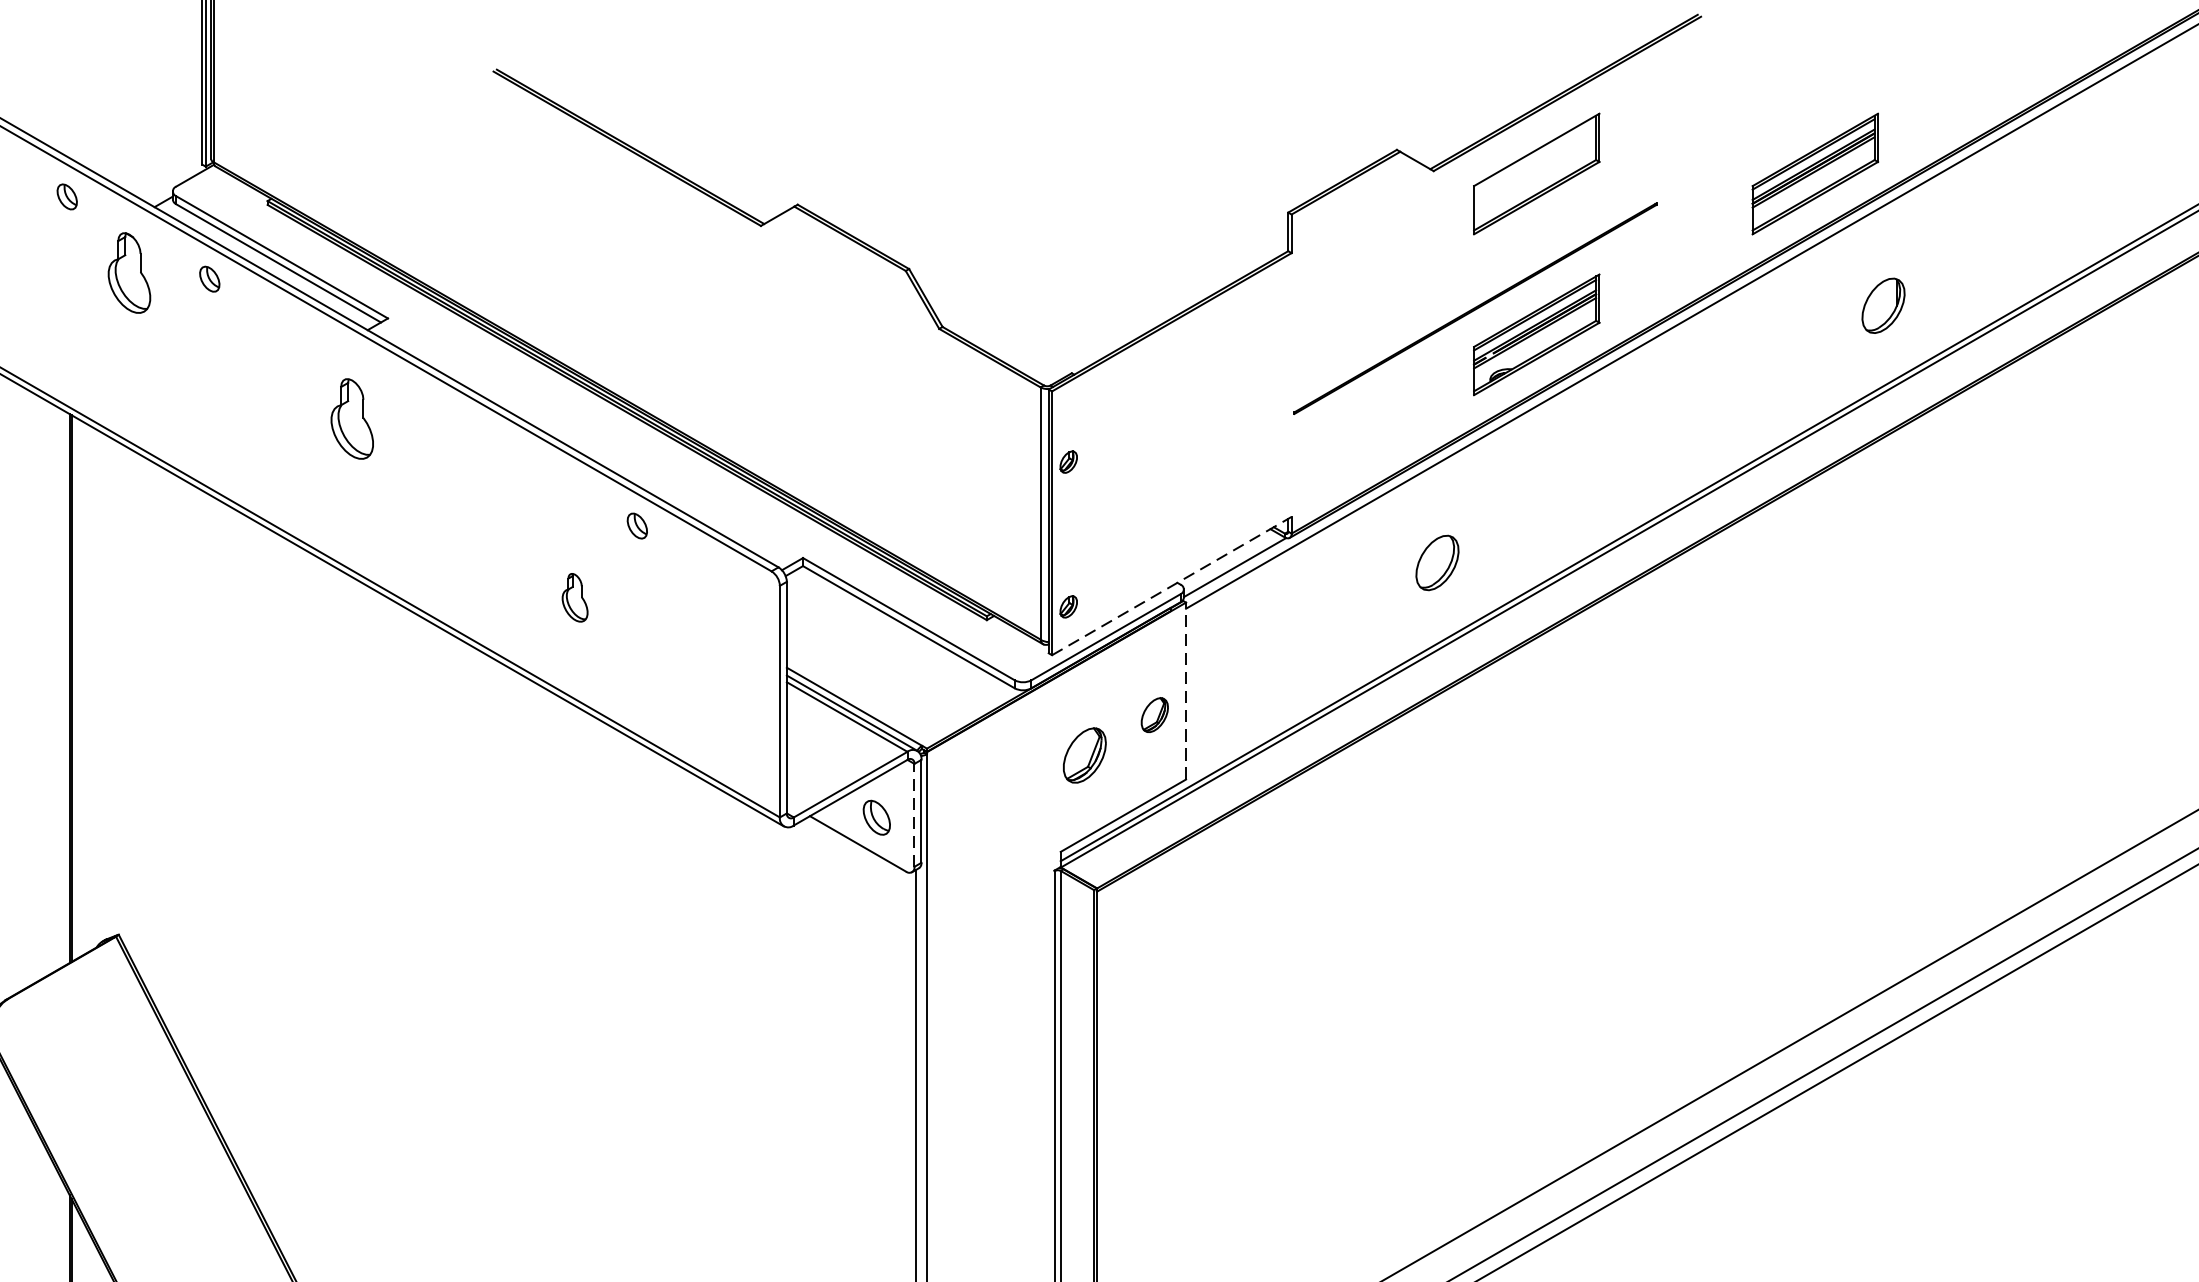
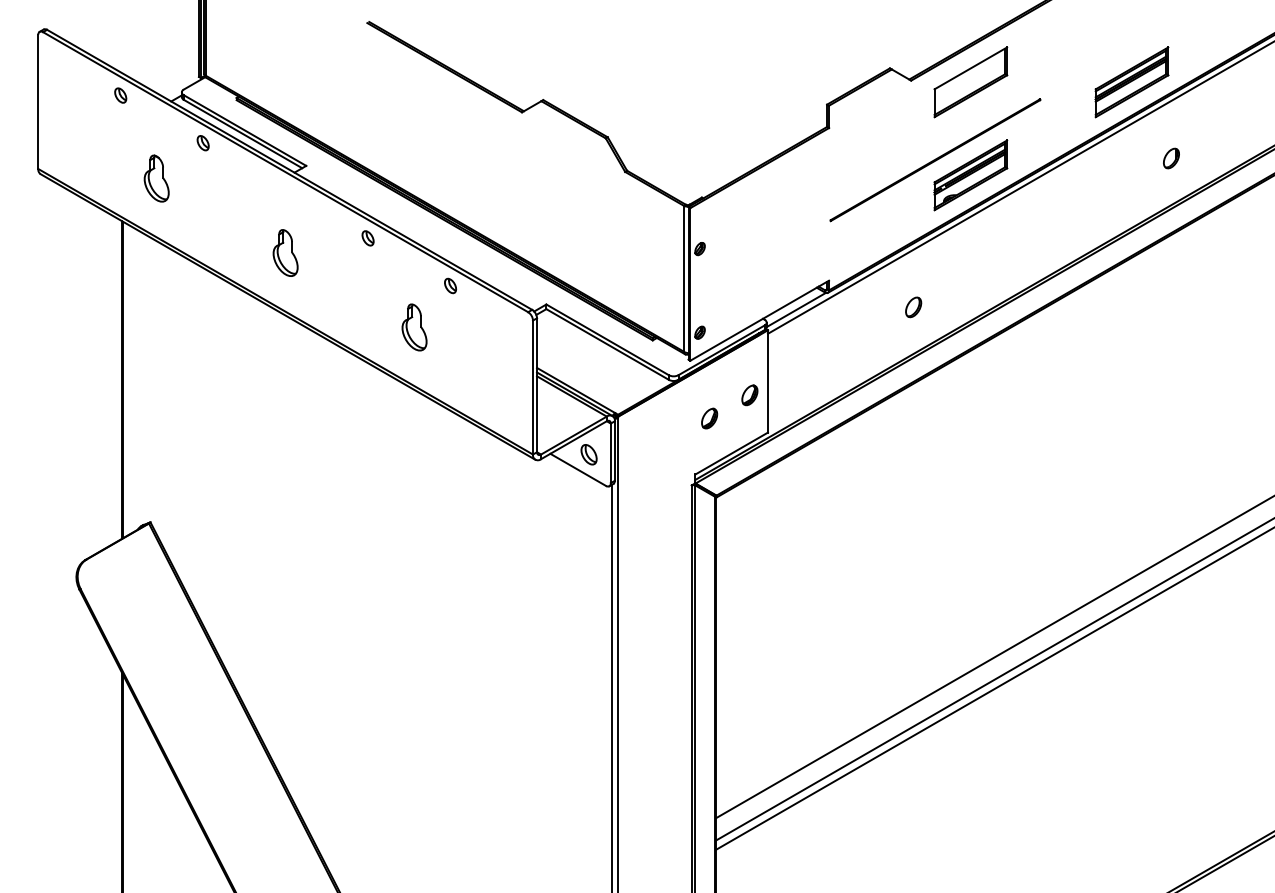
part: (129, 272) -> (156, 178), moved
part: (1883, 305) -> (1171, 158), size x0.62
part: (352, 418) -> (285, 252), moved
part: (493, 443) -> (367, 238), added
part: (1437, 563) -> (913, 307), size x0.62
line: (1173, 585) -> (760, 320), dashed -> solid
part: (575, 597) -> (414, 327), size x1.67
line: (1185, 689) -> (767, 380), dashed -> solid
part: (1084, 755) -> (709, 418), size x0.62
line: (913, 815) -> (610, 453), dashed -> solid

